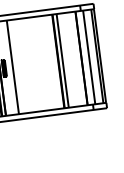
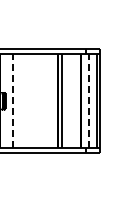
line: (89, 57) -> (88, 101), solid -> dashed
line: (12, 67) -> (12, 101), solid -> dashed

